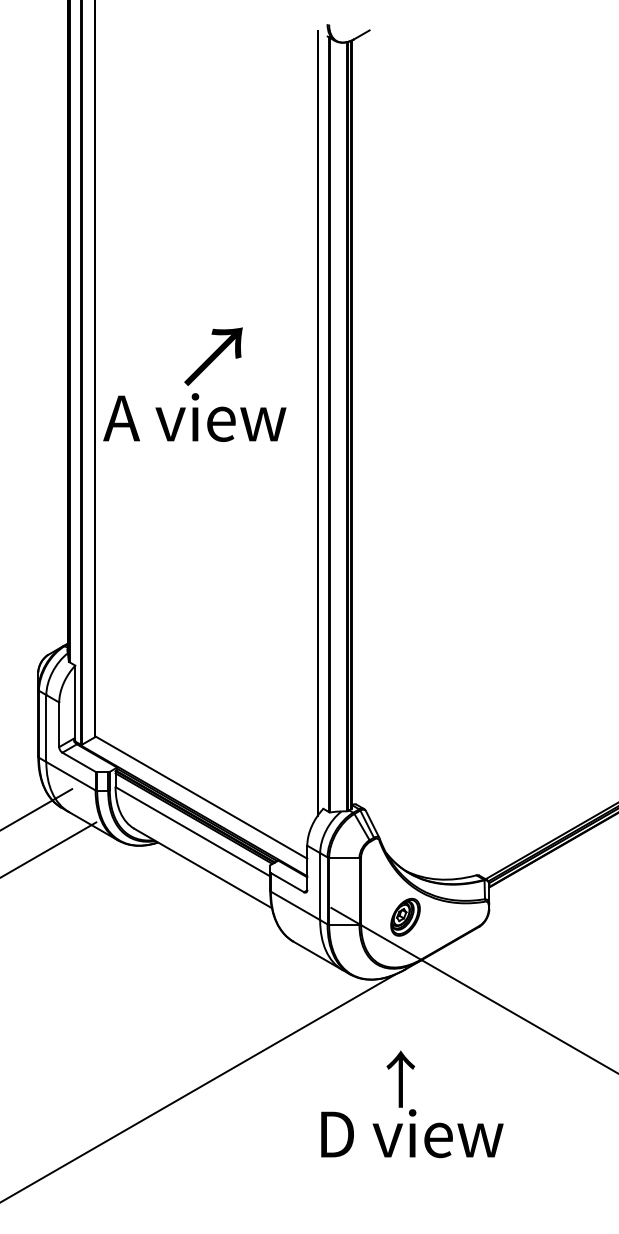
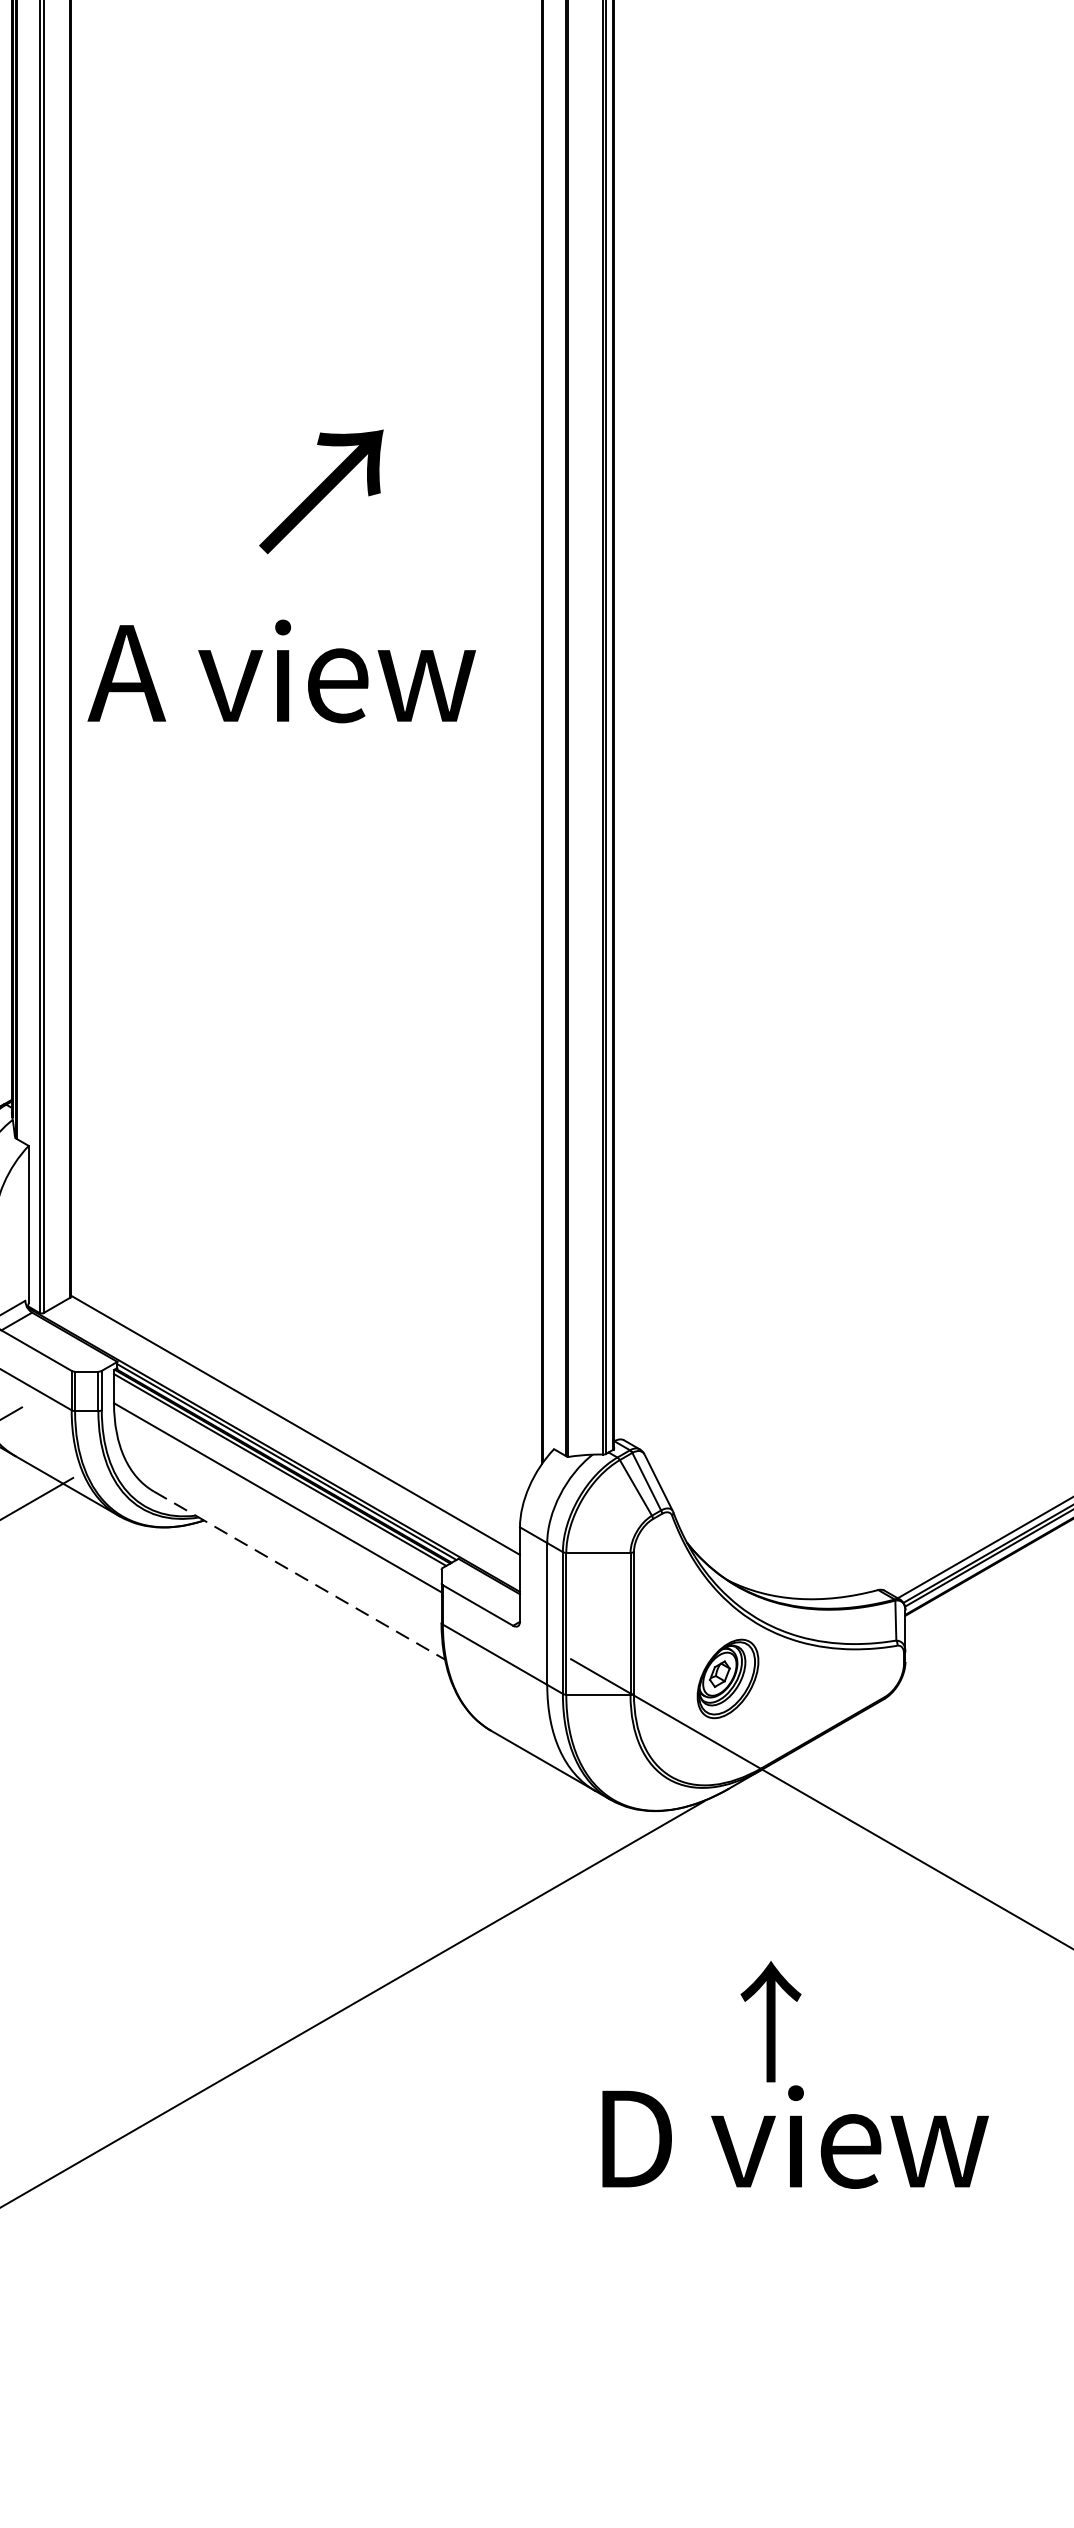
text: (194, 417) -> (281, 671), moved
line: (203, 868) -> (300, 1575), solid -> dashed
text: (412, 1104) -> (795, 2075), moved

